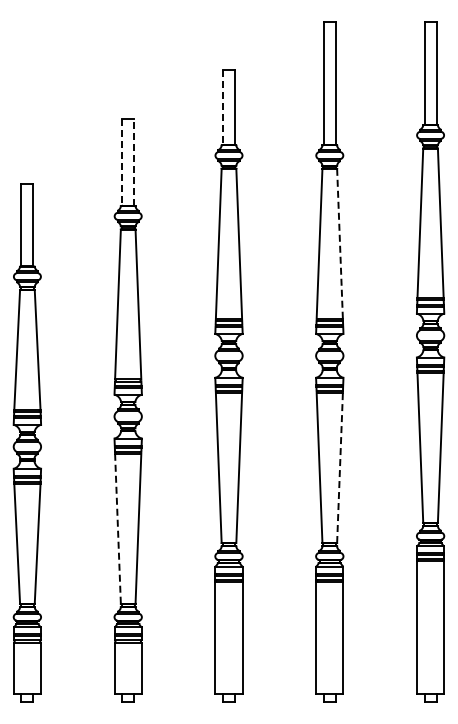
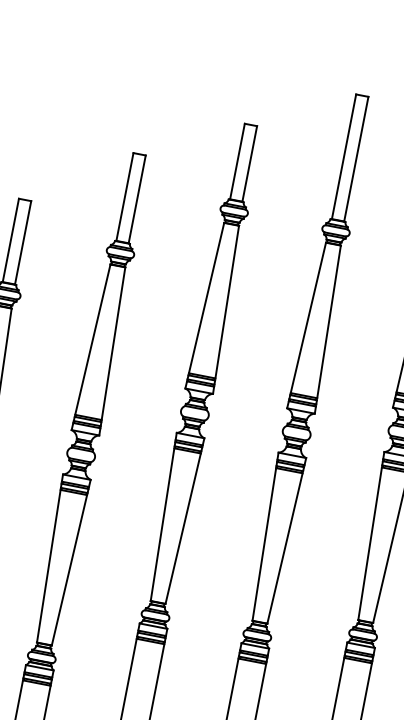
line: (222, 108) -> (236, 162), dashed -> solid
line: (134, 161) -> (137, 198), dashed -> solid
line: (122, 162) -> (125, 197), dashed -> solid
line: (339, 243) -> (328, 321), dashed -> solid
line: (340, 467) -> (285, 548), dashed -> solid
line: (118, 529) -> (49, 567), dashed -> solid

